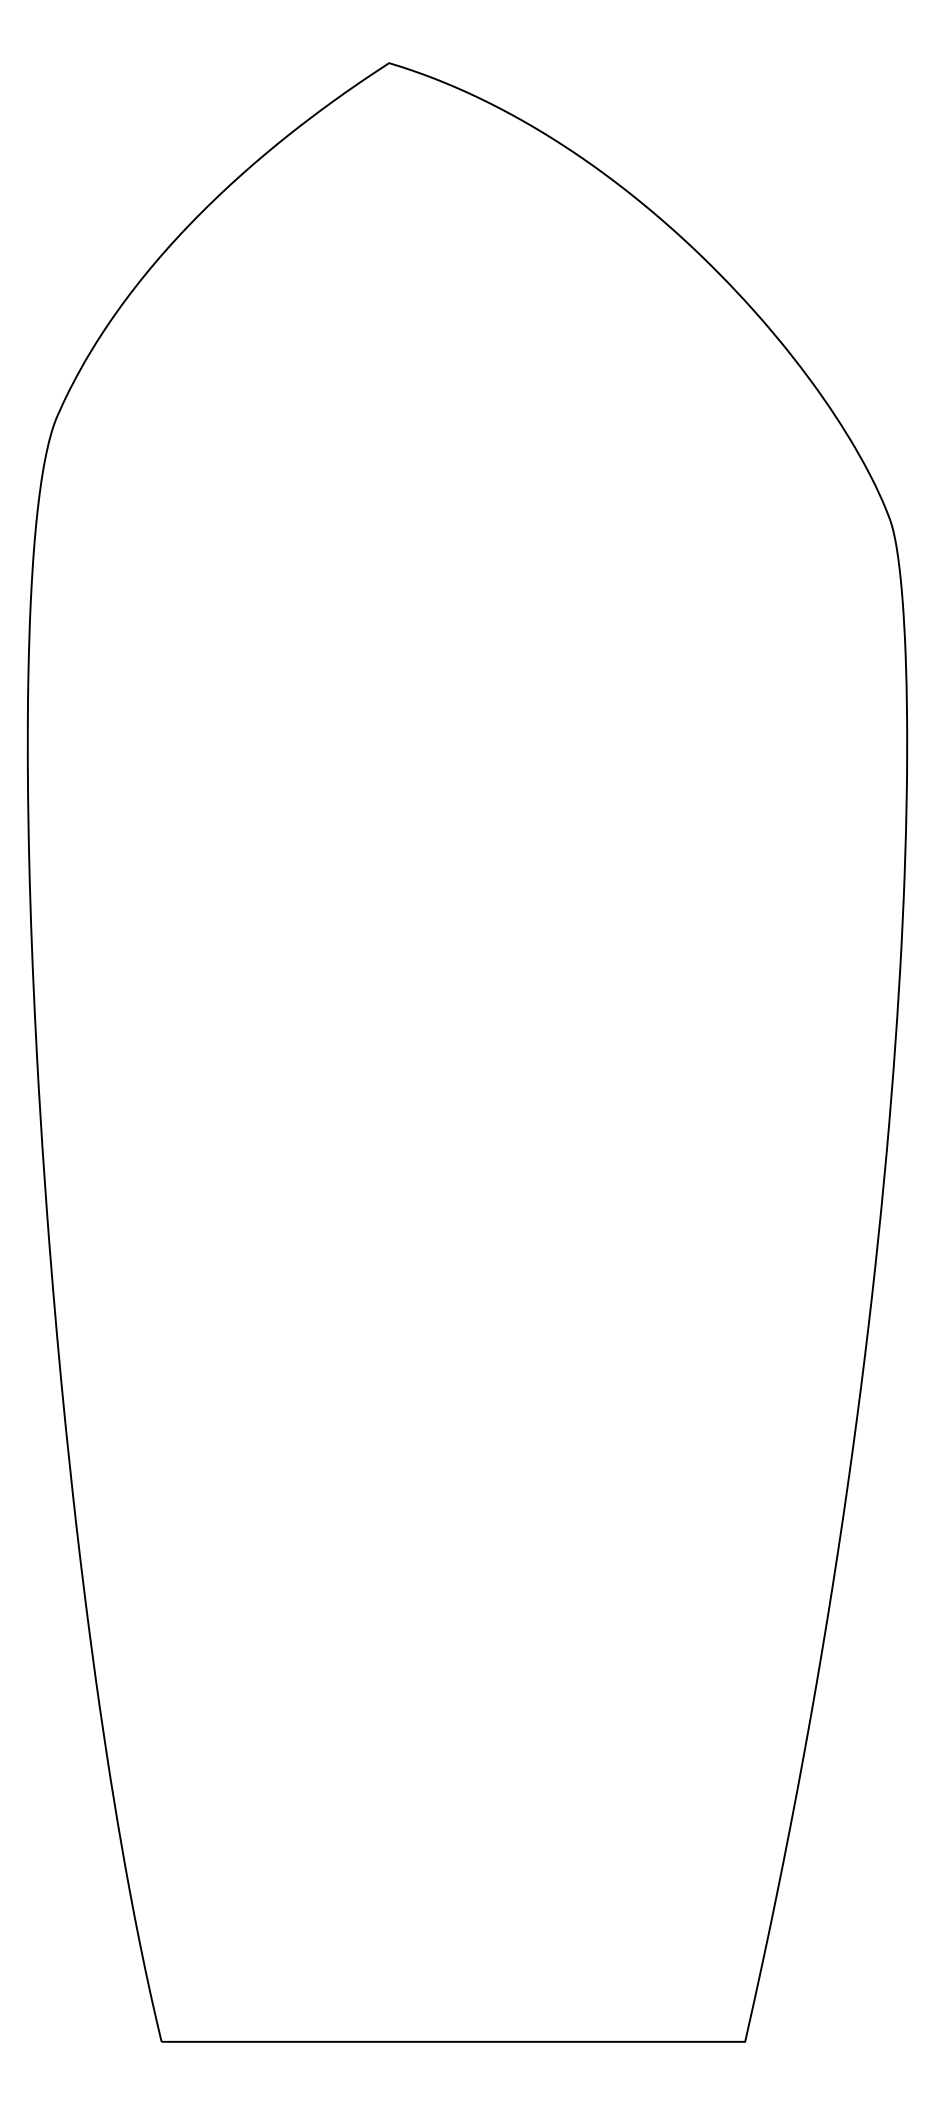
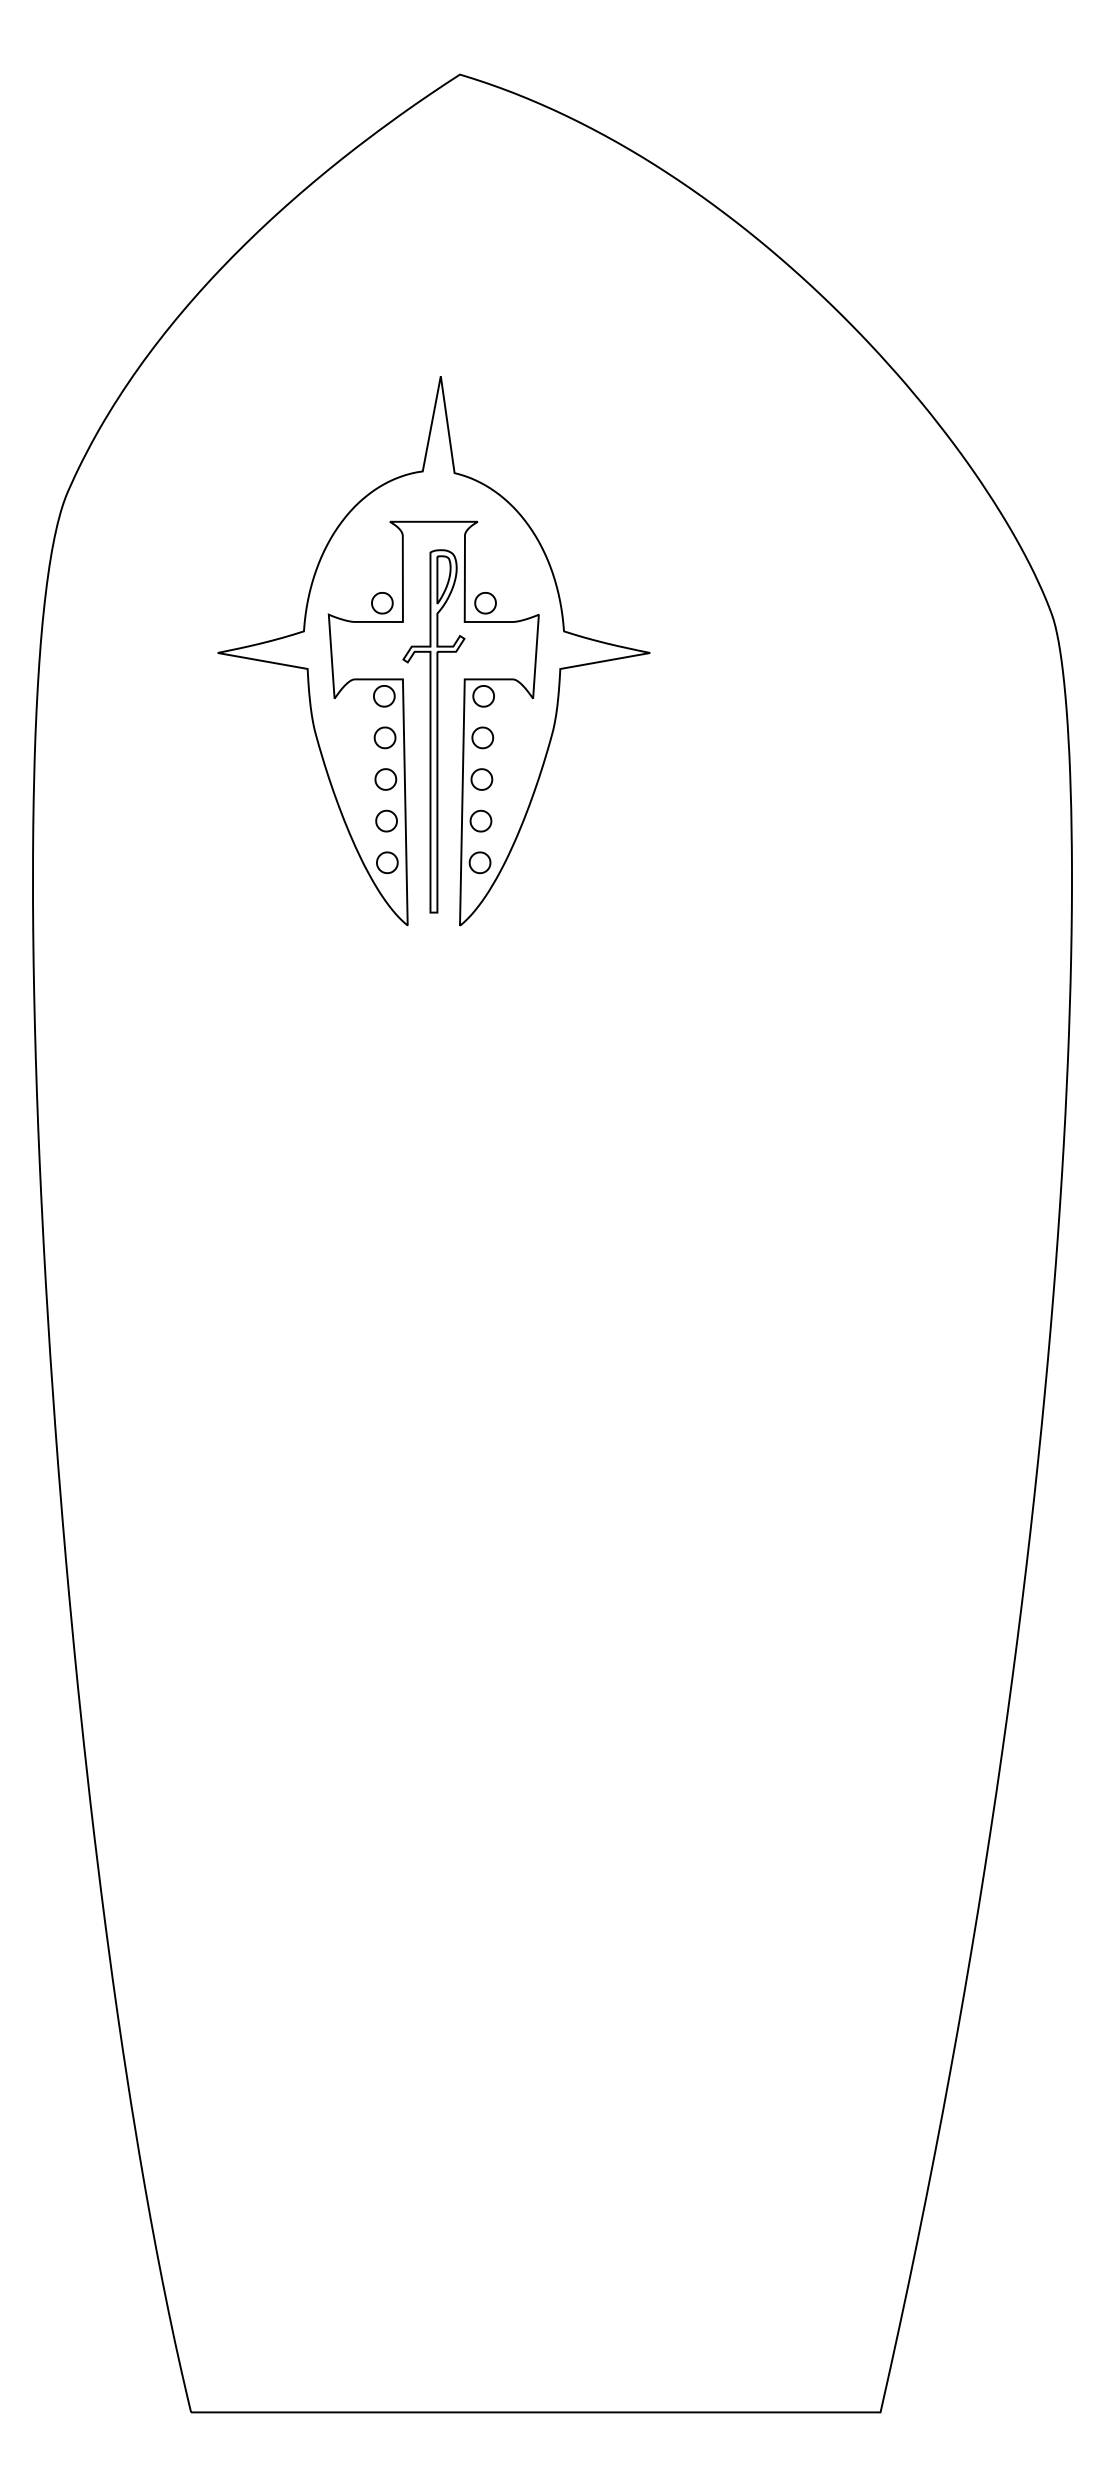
part: (366, 551) -> (433, 651), added

